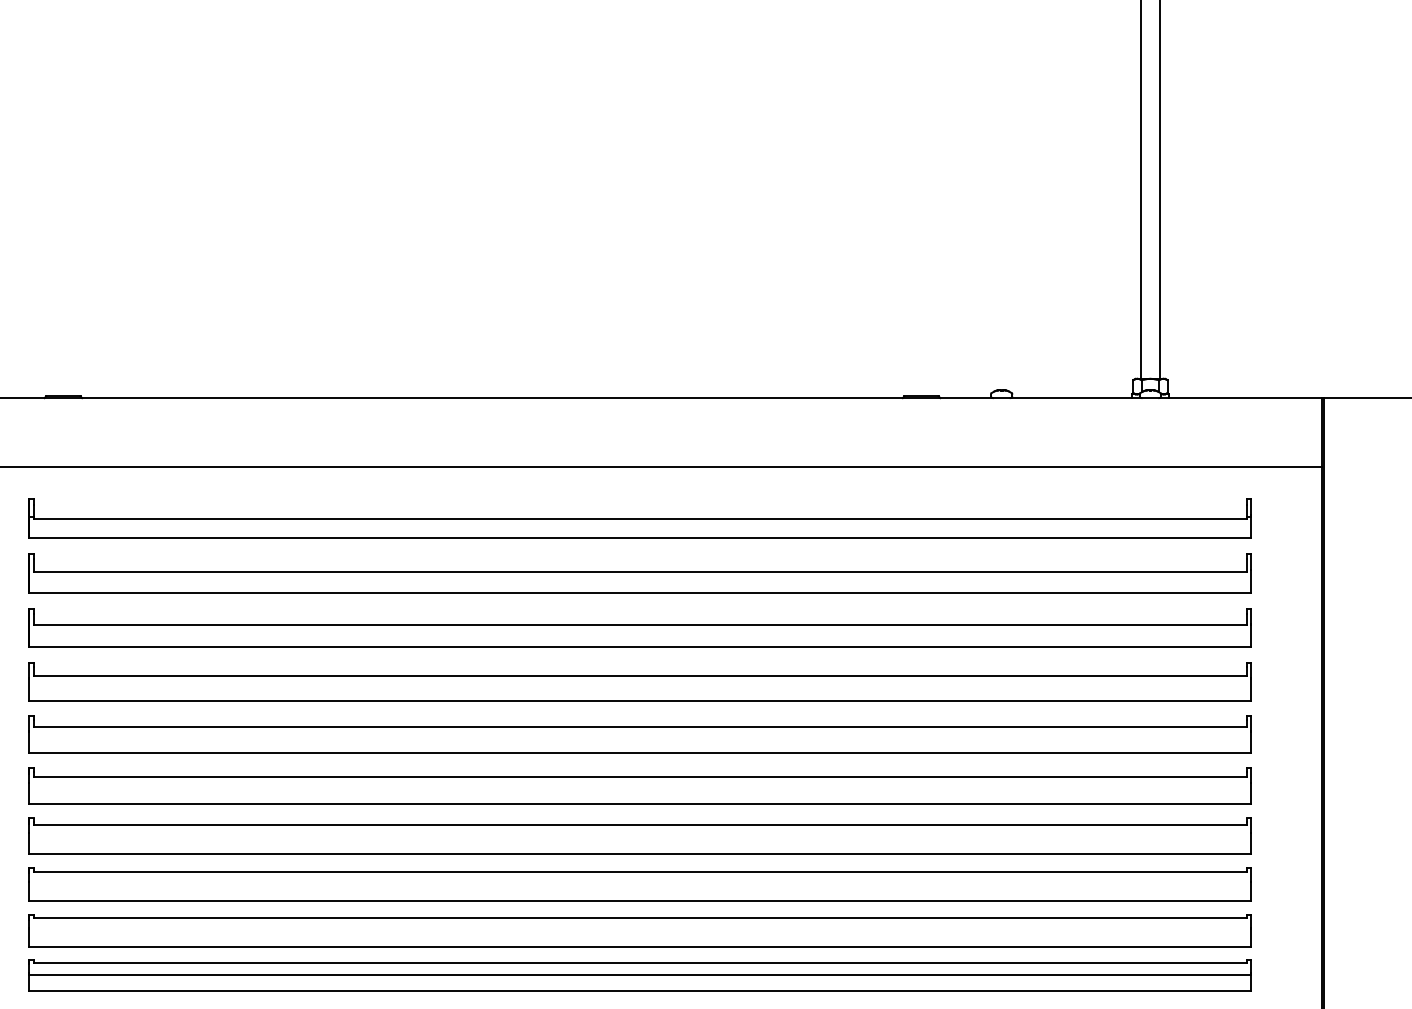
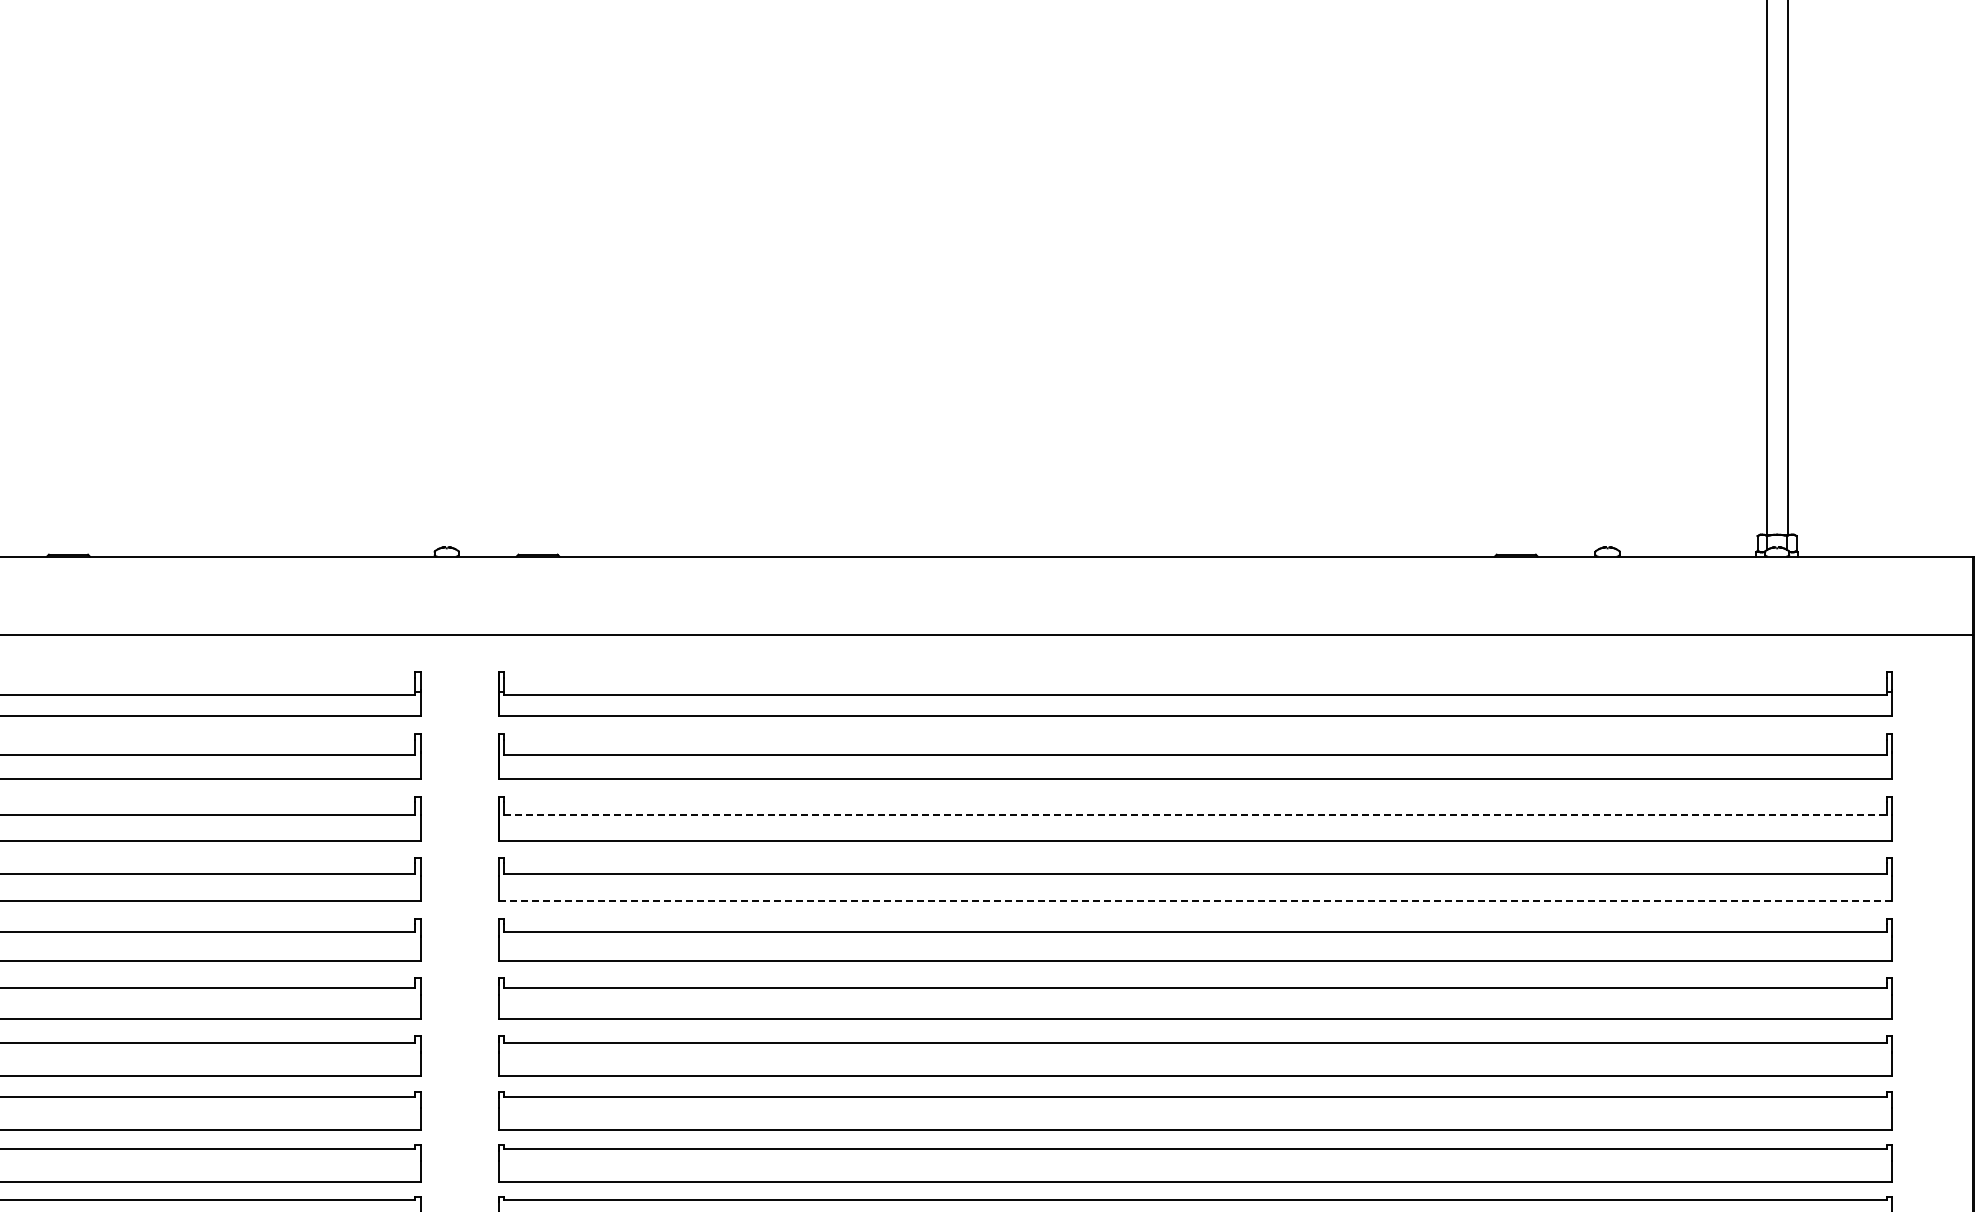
line: (640, 624) -> (1195, 814), solid -> dashed
line: (640, 700) -> (1195, 901), solid -> dashed

